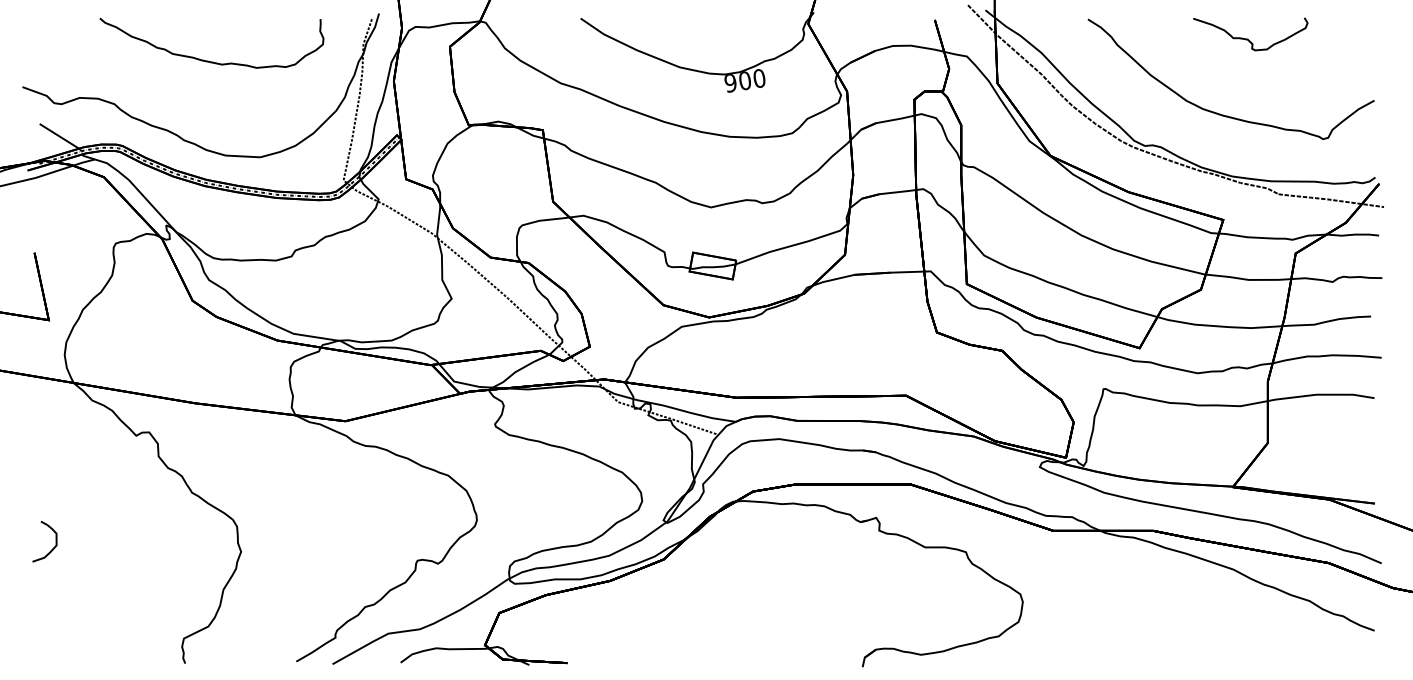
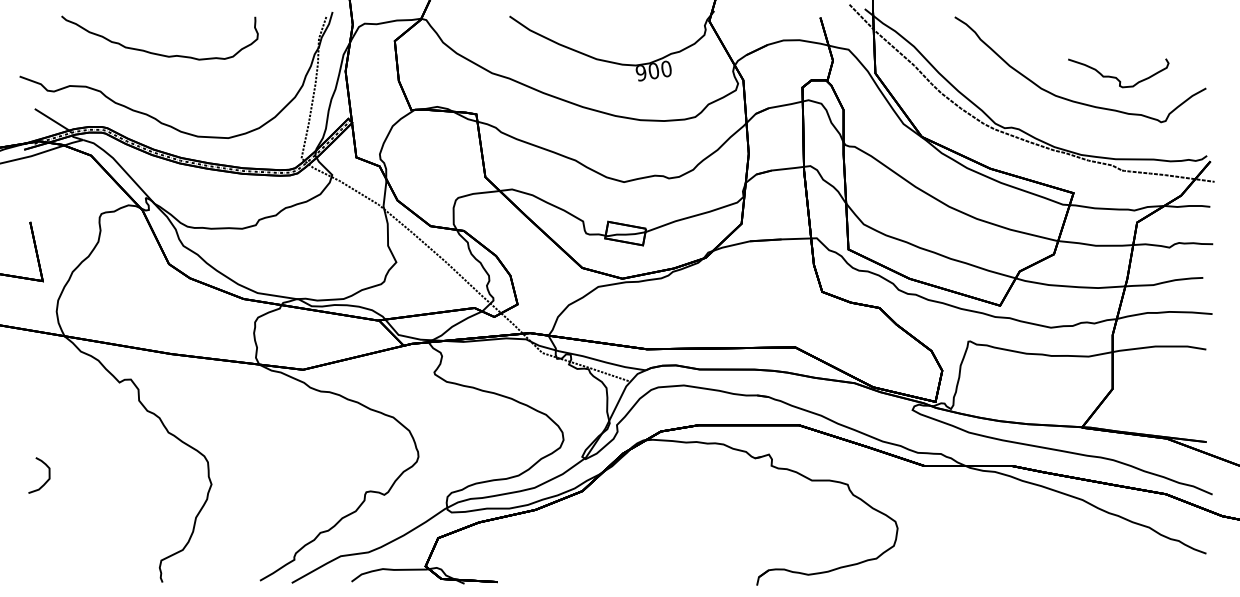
curve: (1249, 39) -> (1117, 77), moved
curve: (205, 59) -> (154, 52), moved

